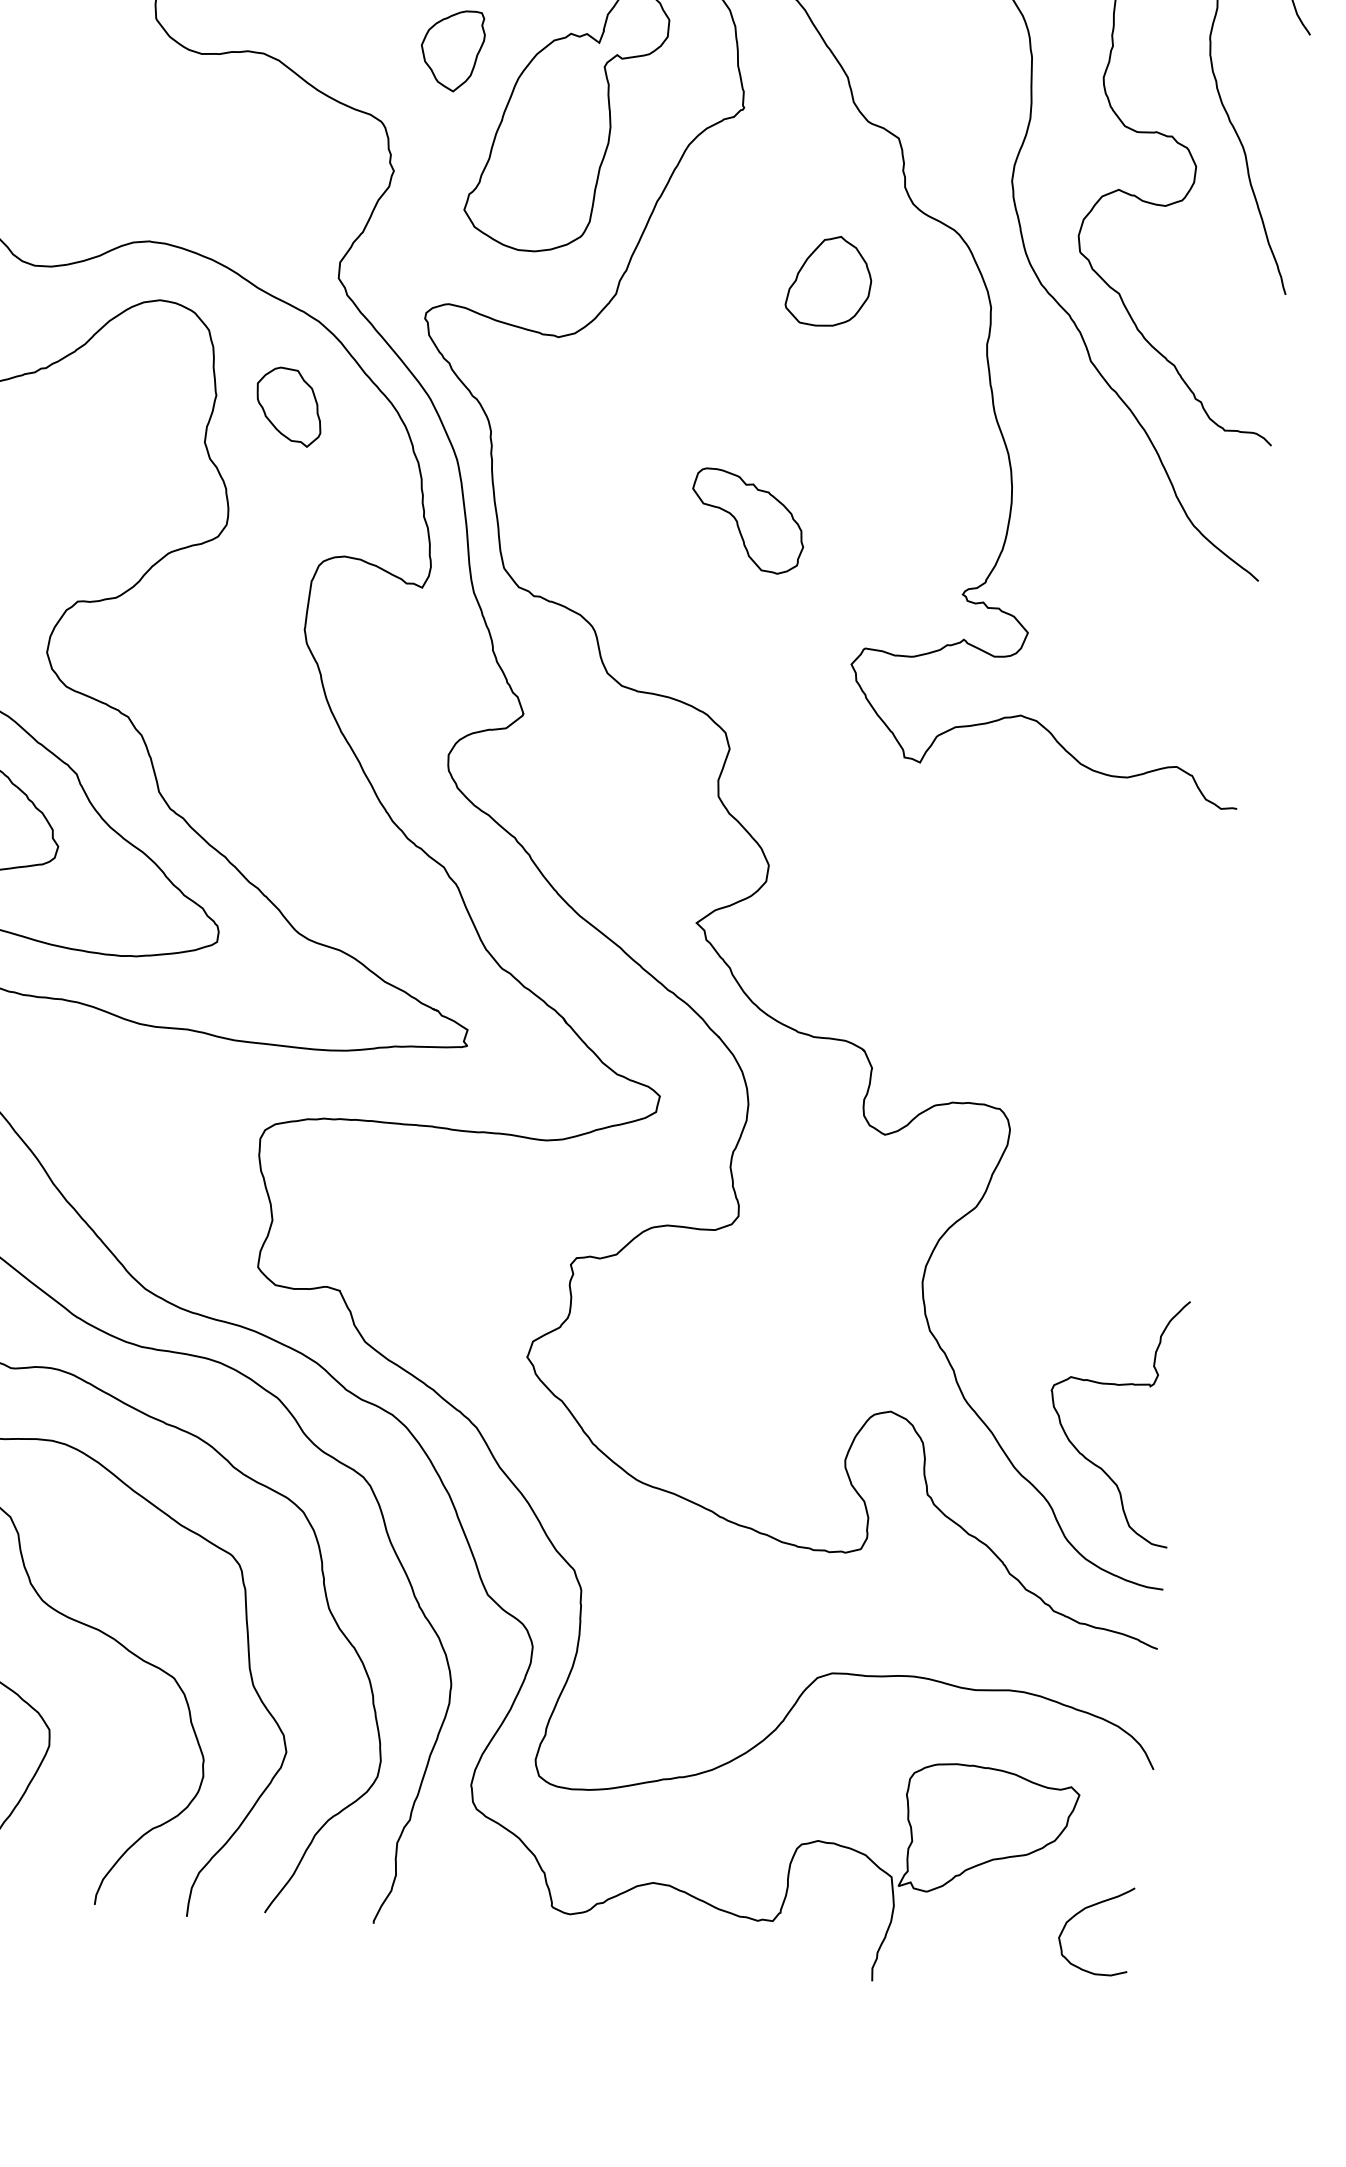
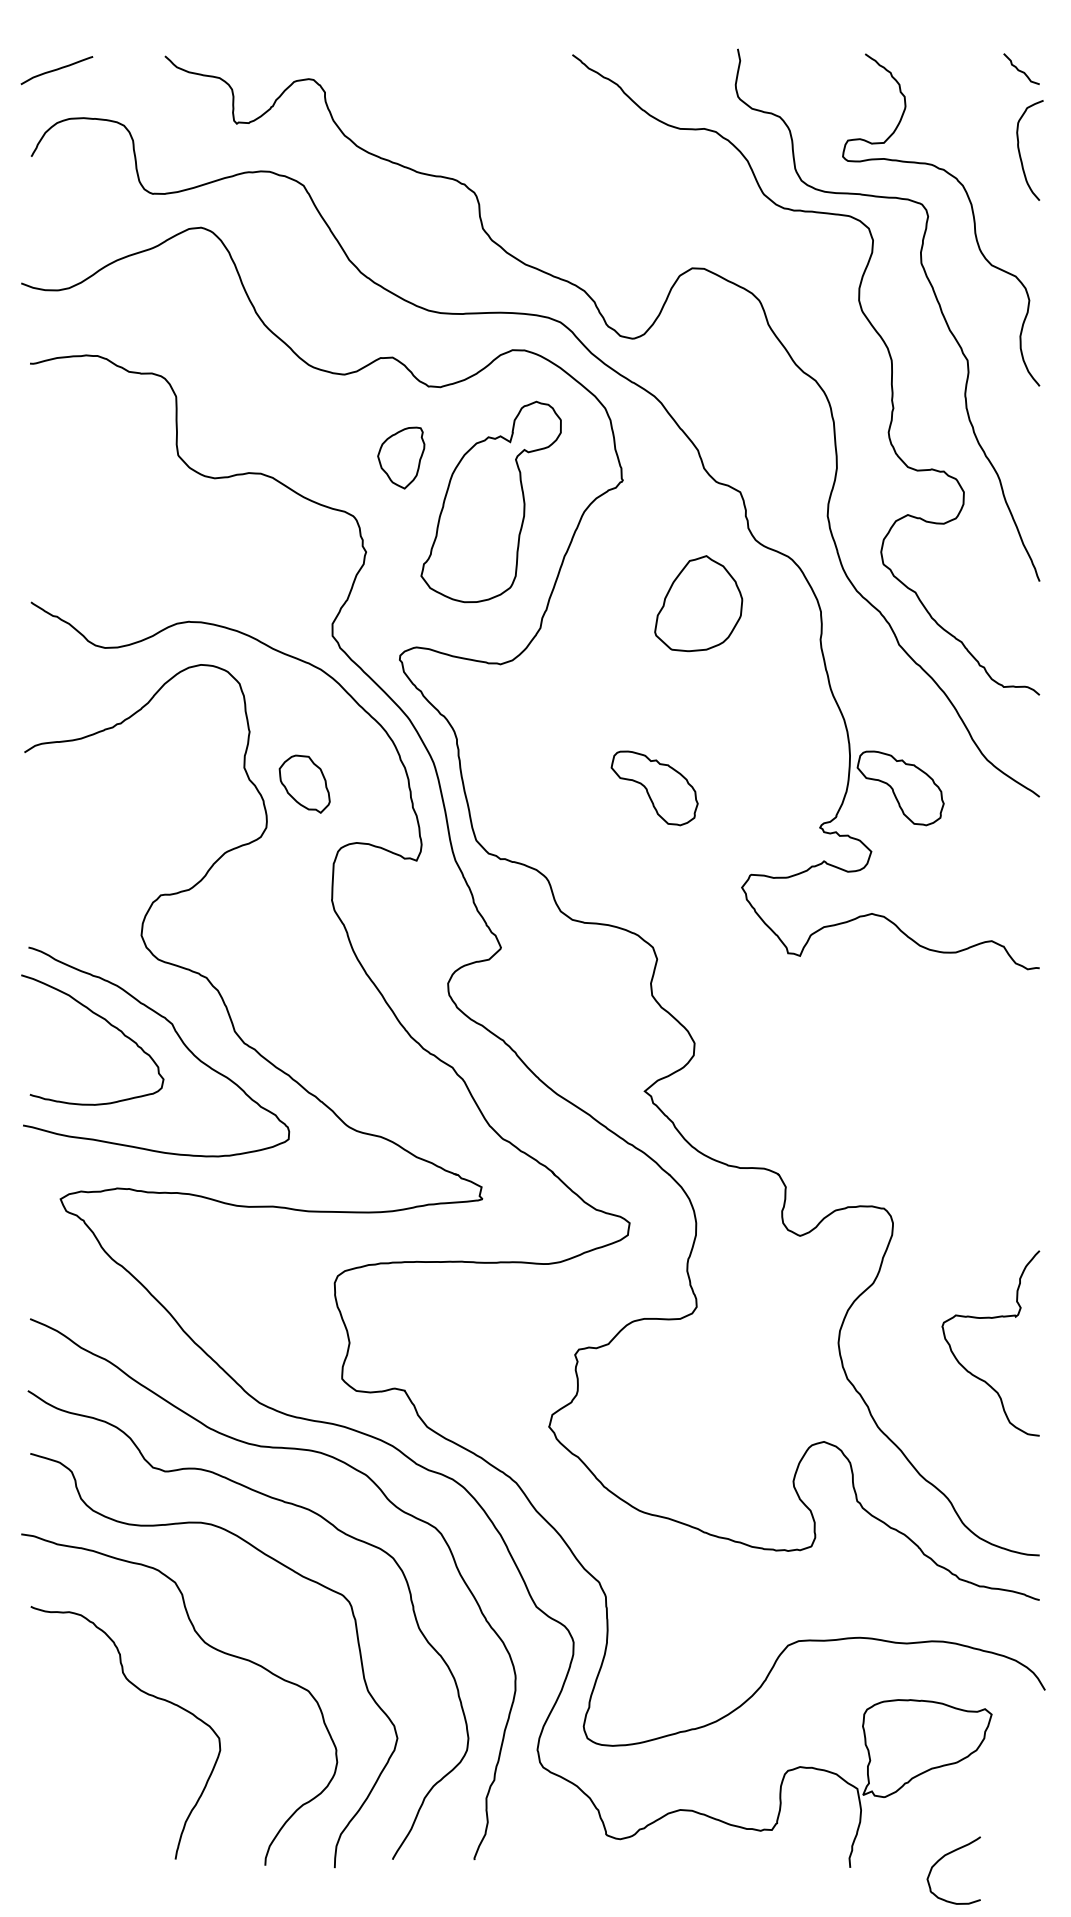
part: (829, 281) -> (698, 603), size x1.4
part: (289, 405) -> (304, 783), moved
part: (1074, 552) -> (900, 788), added
curve: (1116, 1385) -> (990, 1318), moved
curve: (1084, 1910) -> (944, 1857), moved

